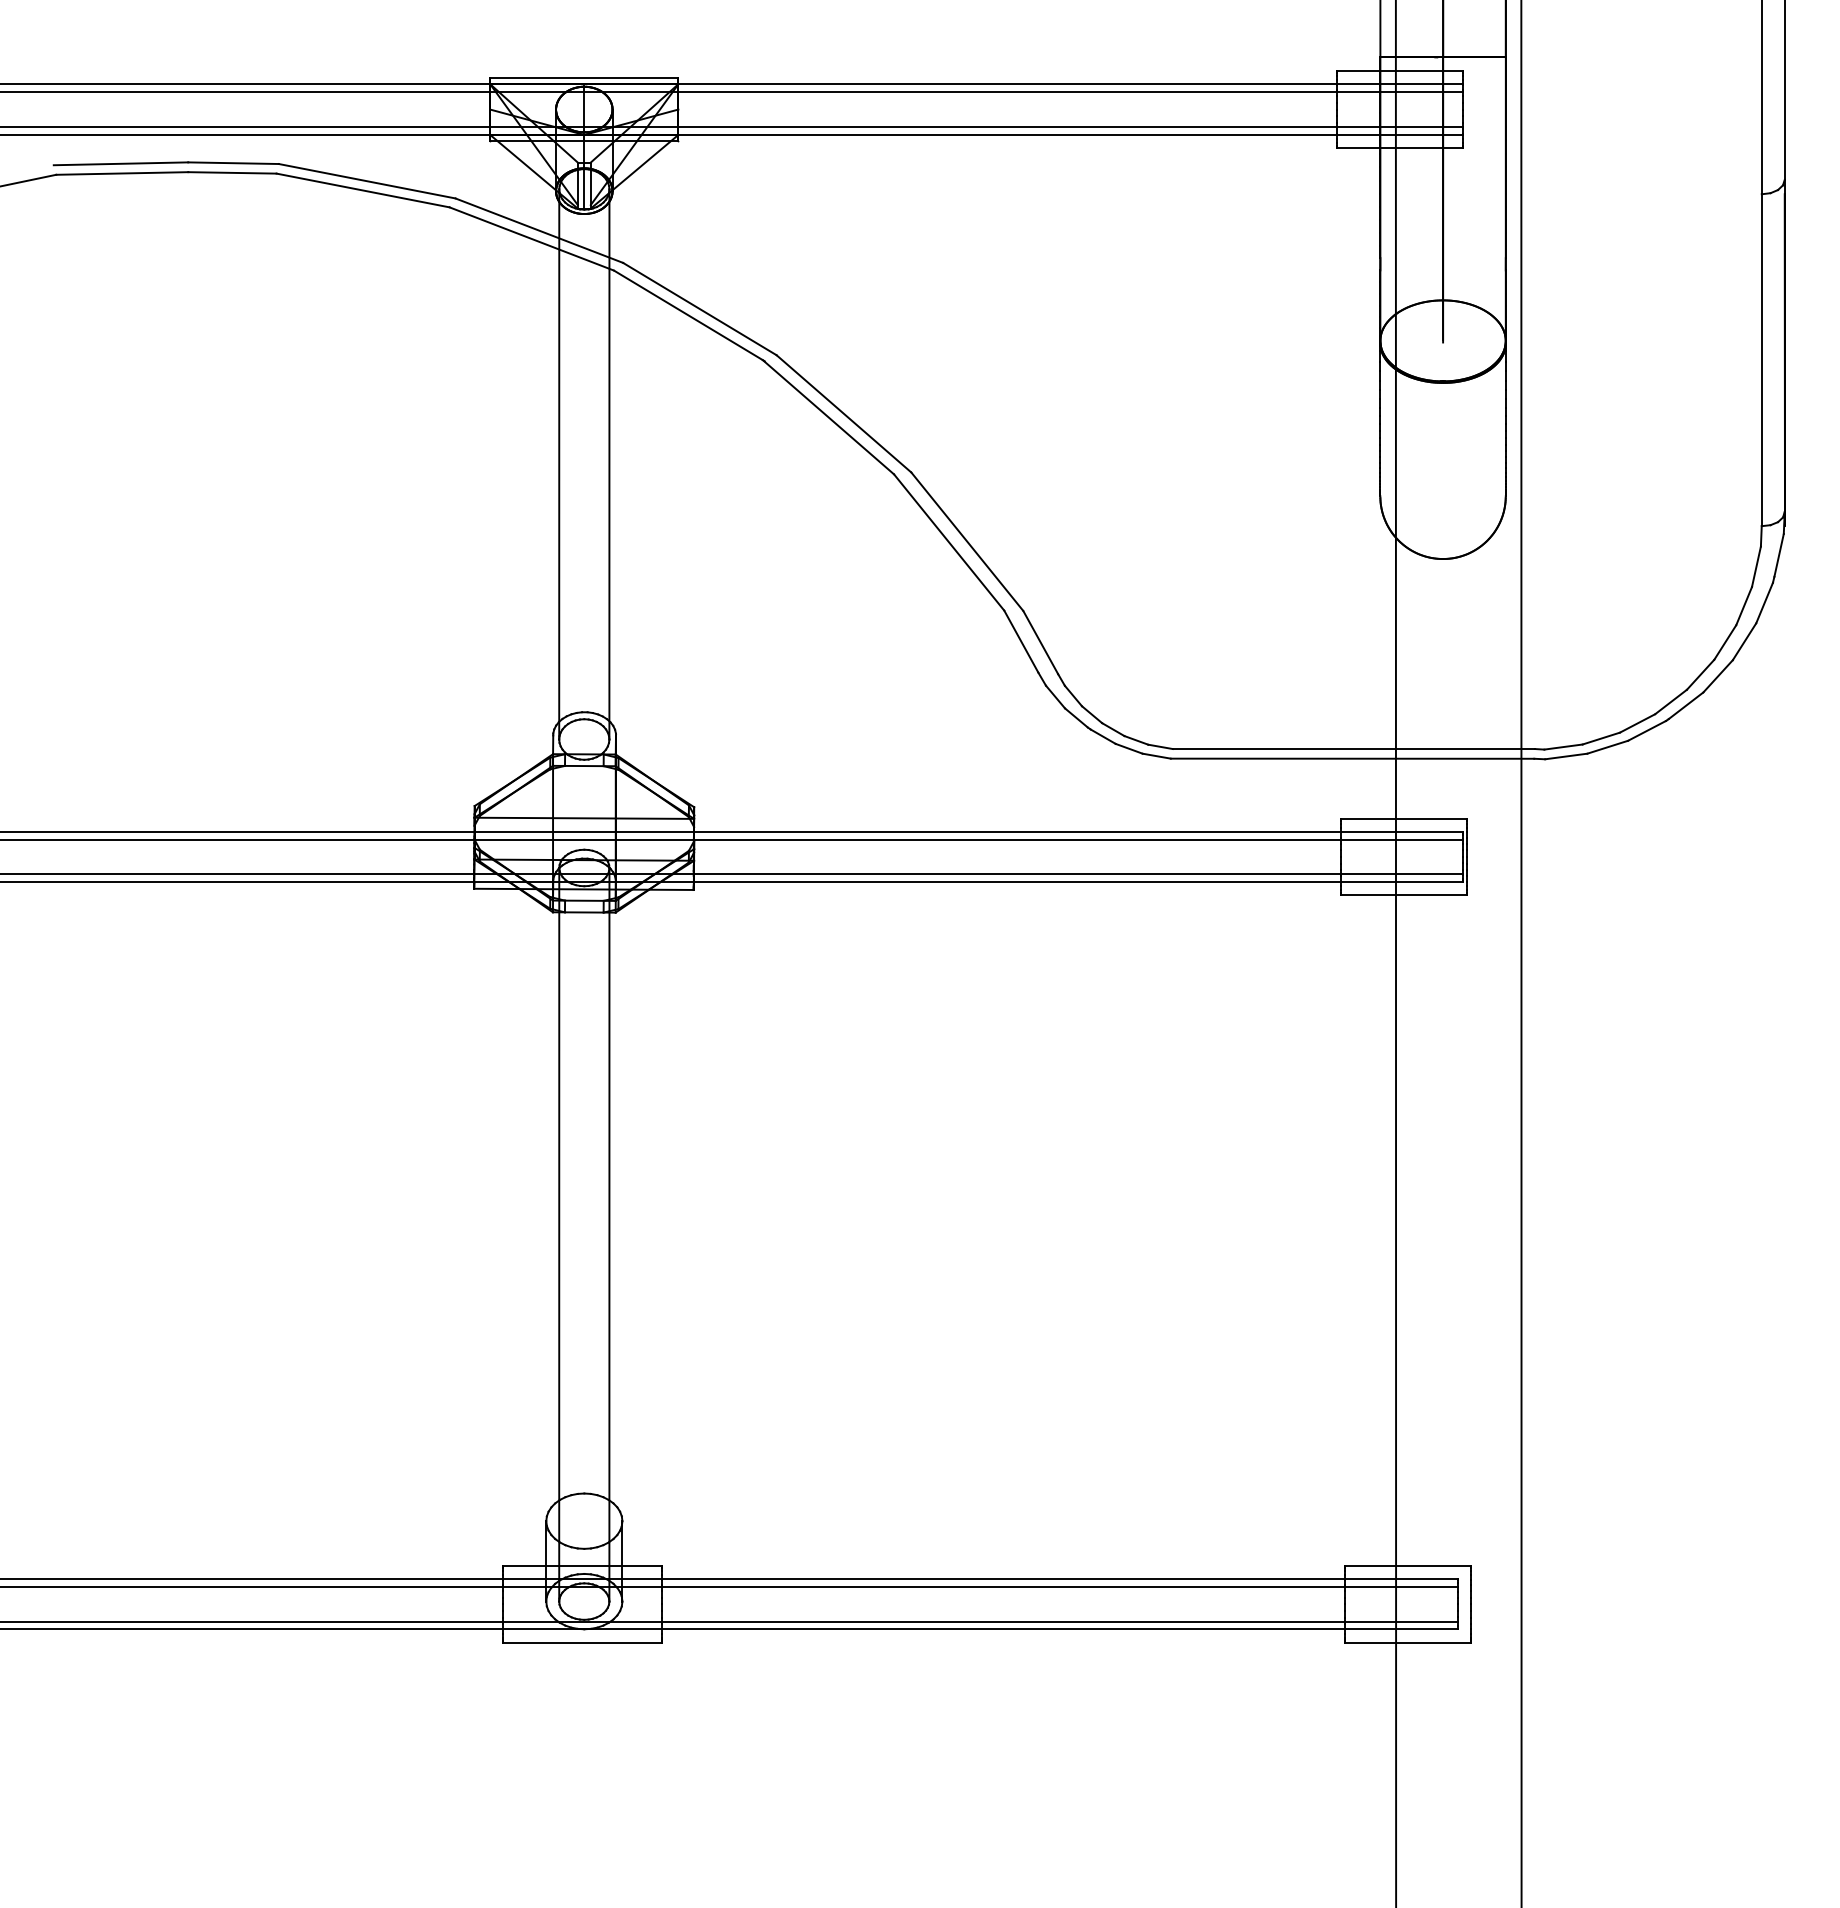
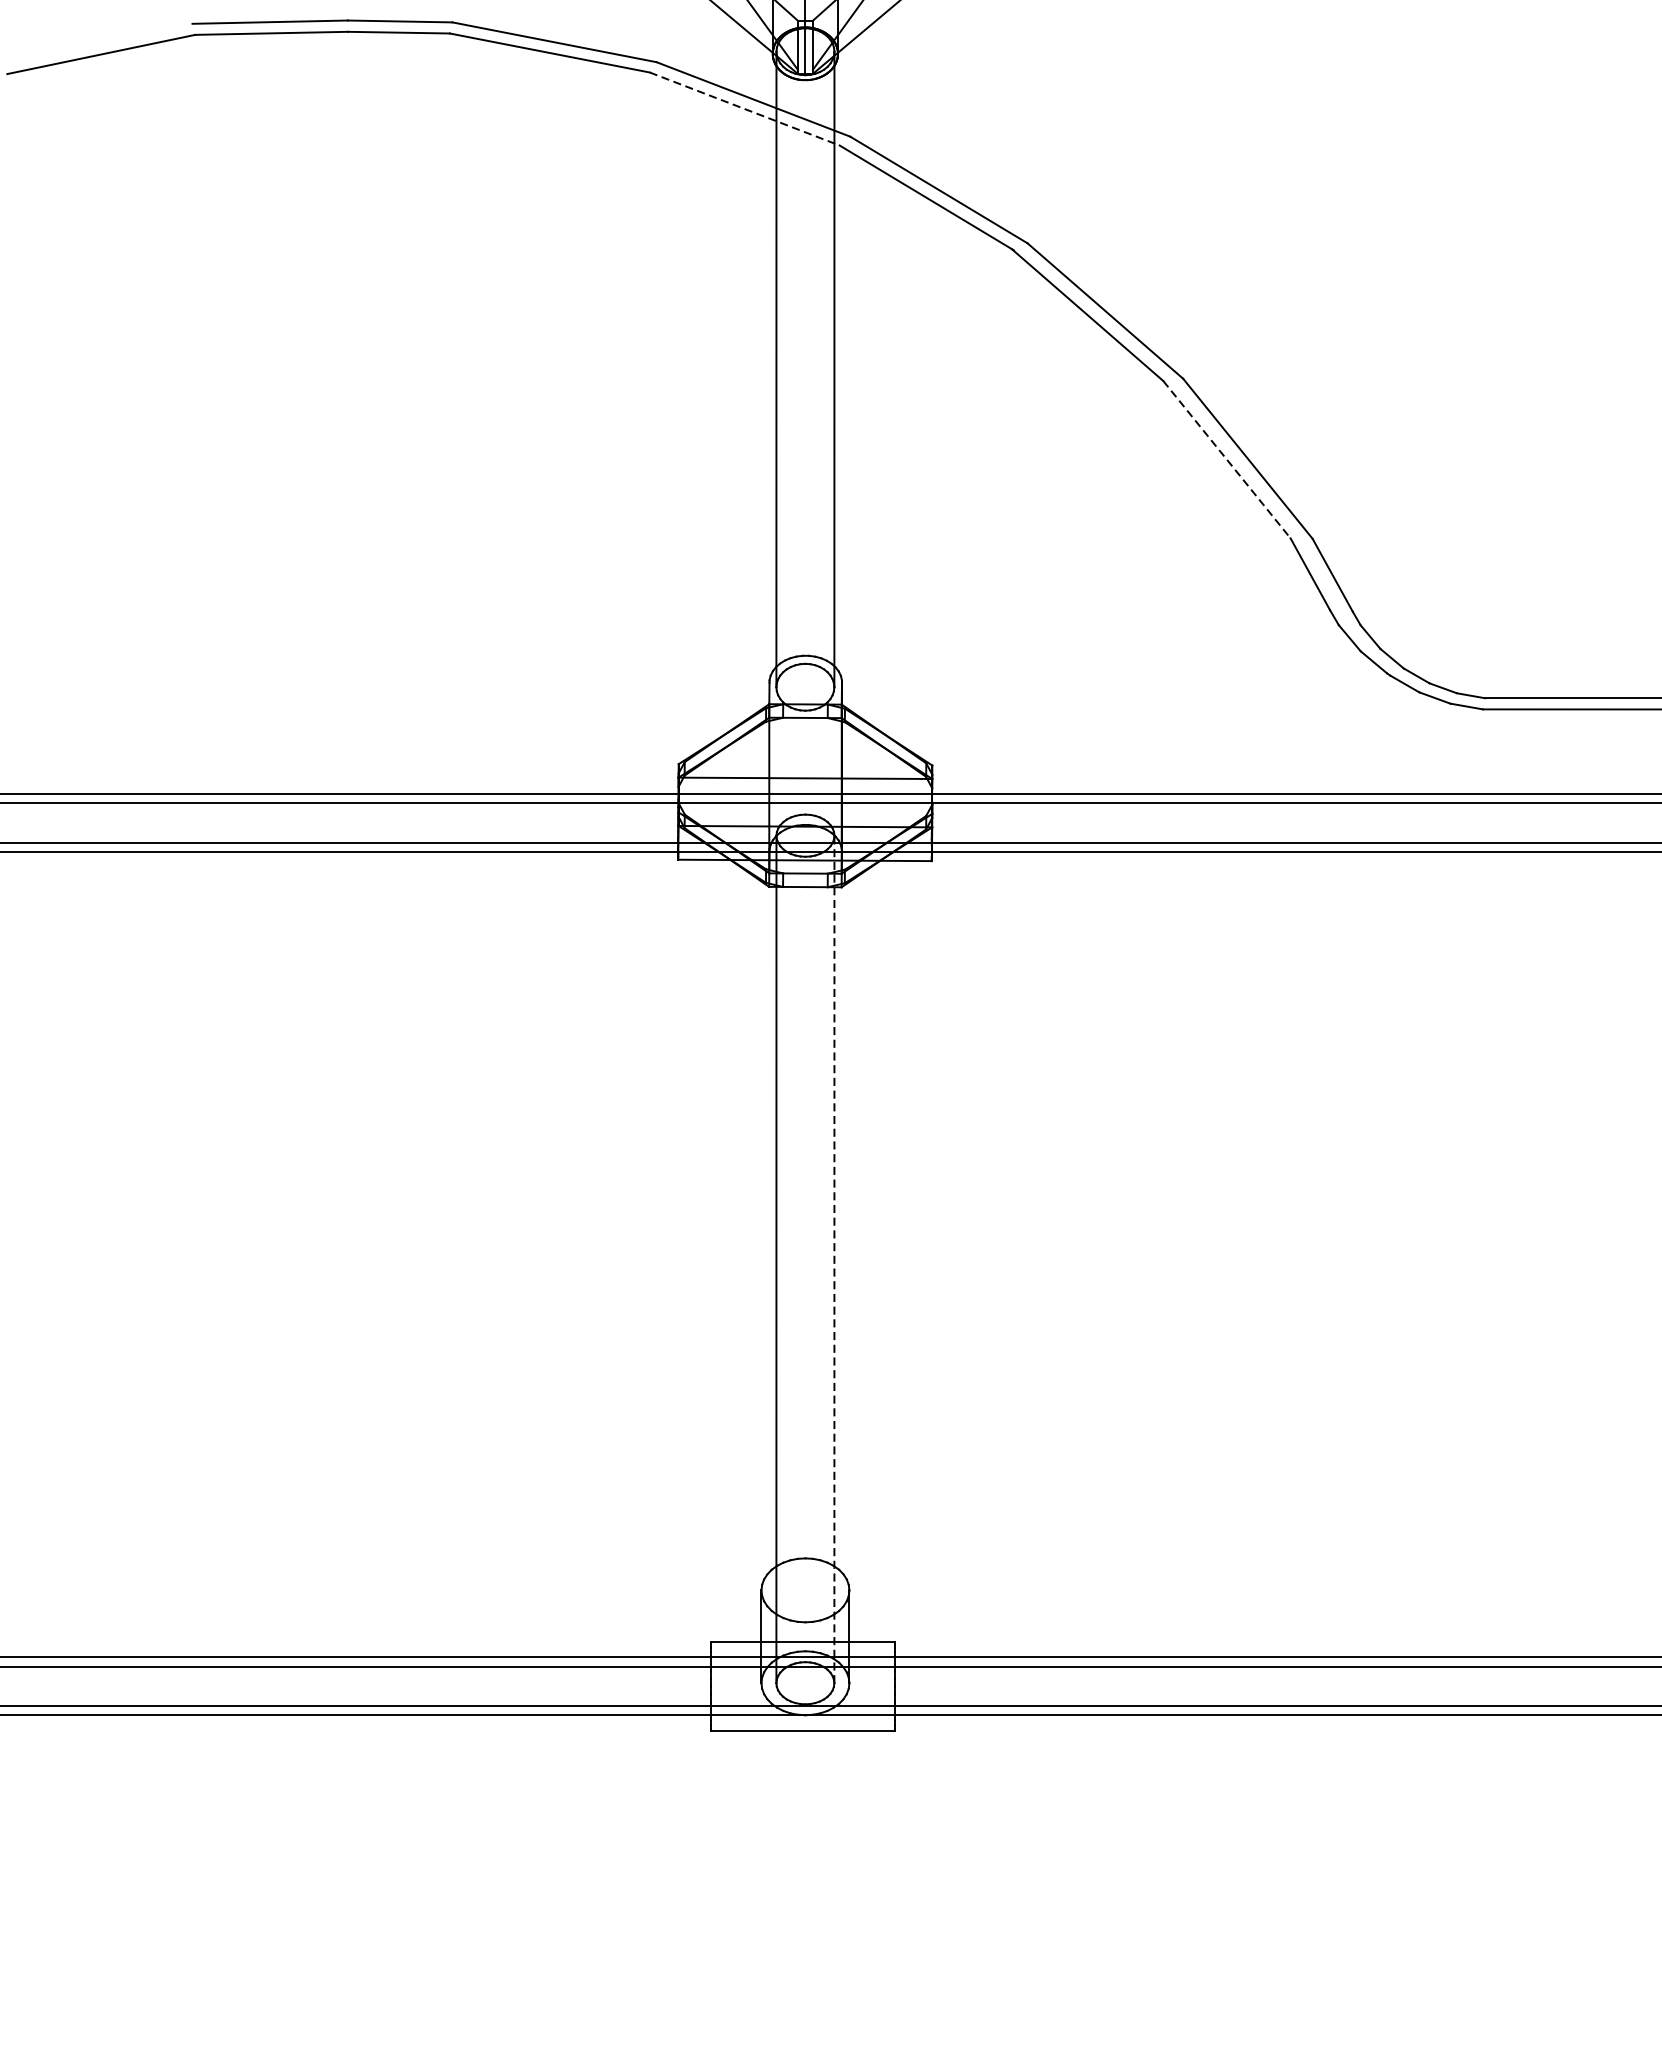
line: (532, 239) -> (745, 109), solid -> dashed
line: (949, 542) -> (1227, 459), solid -> dashed
line: (609, 1234) -> (834, 1259), solid -> dashed

